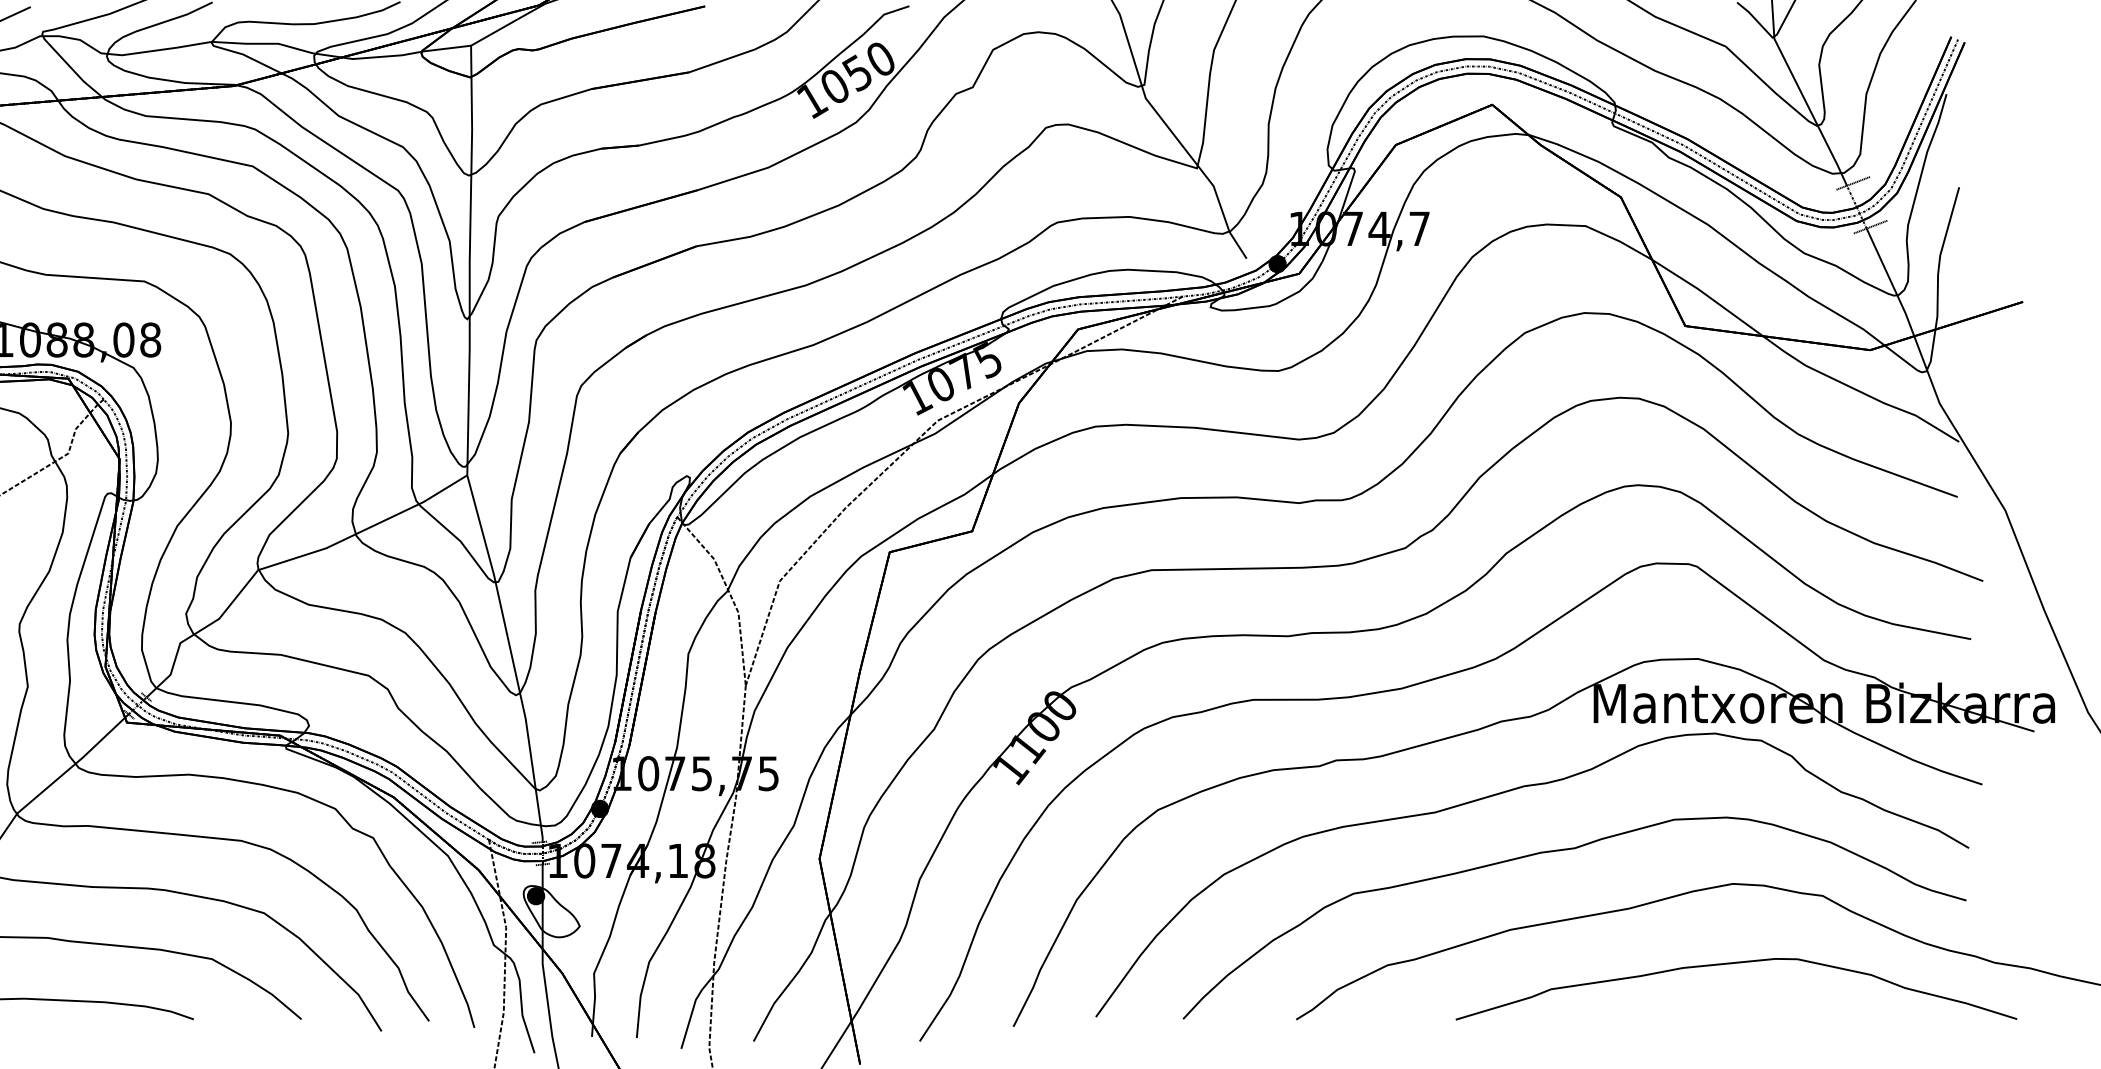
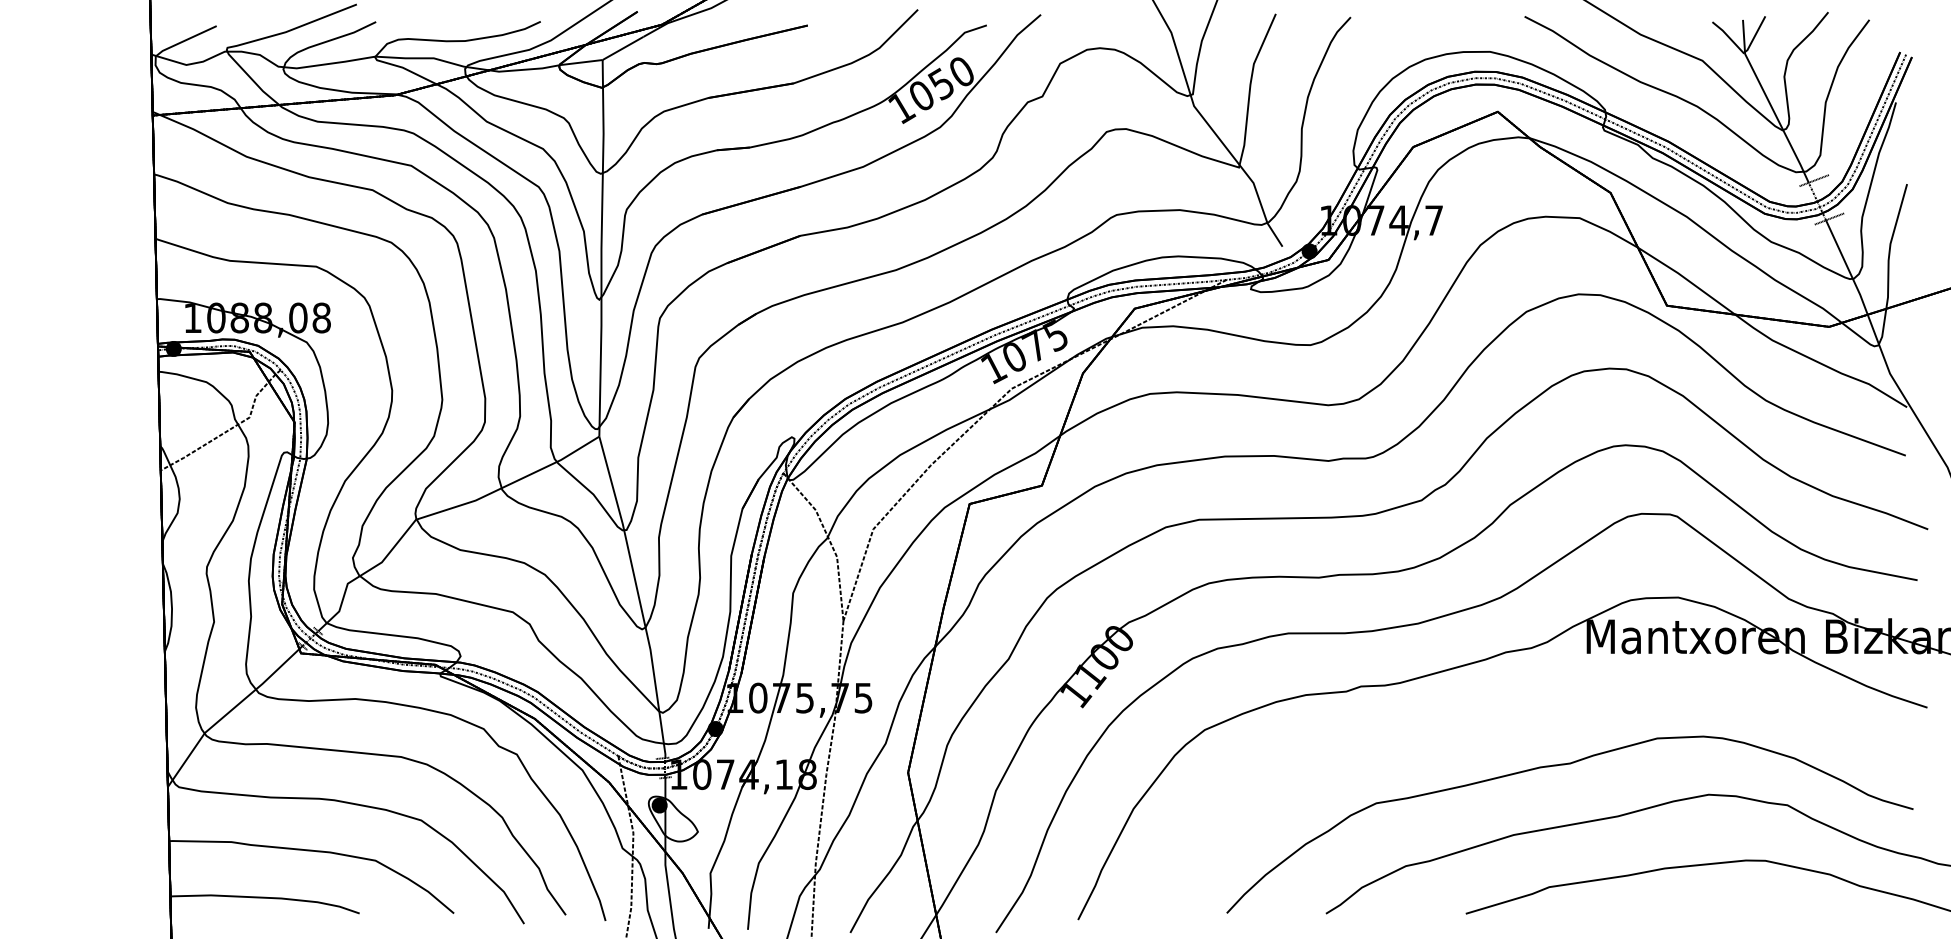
part: (1504, 793) -> (1508, 715), removed

